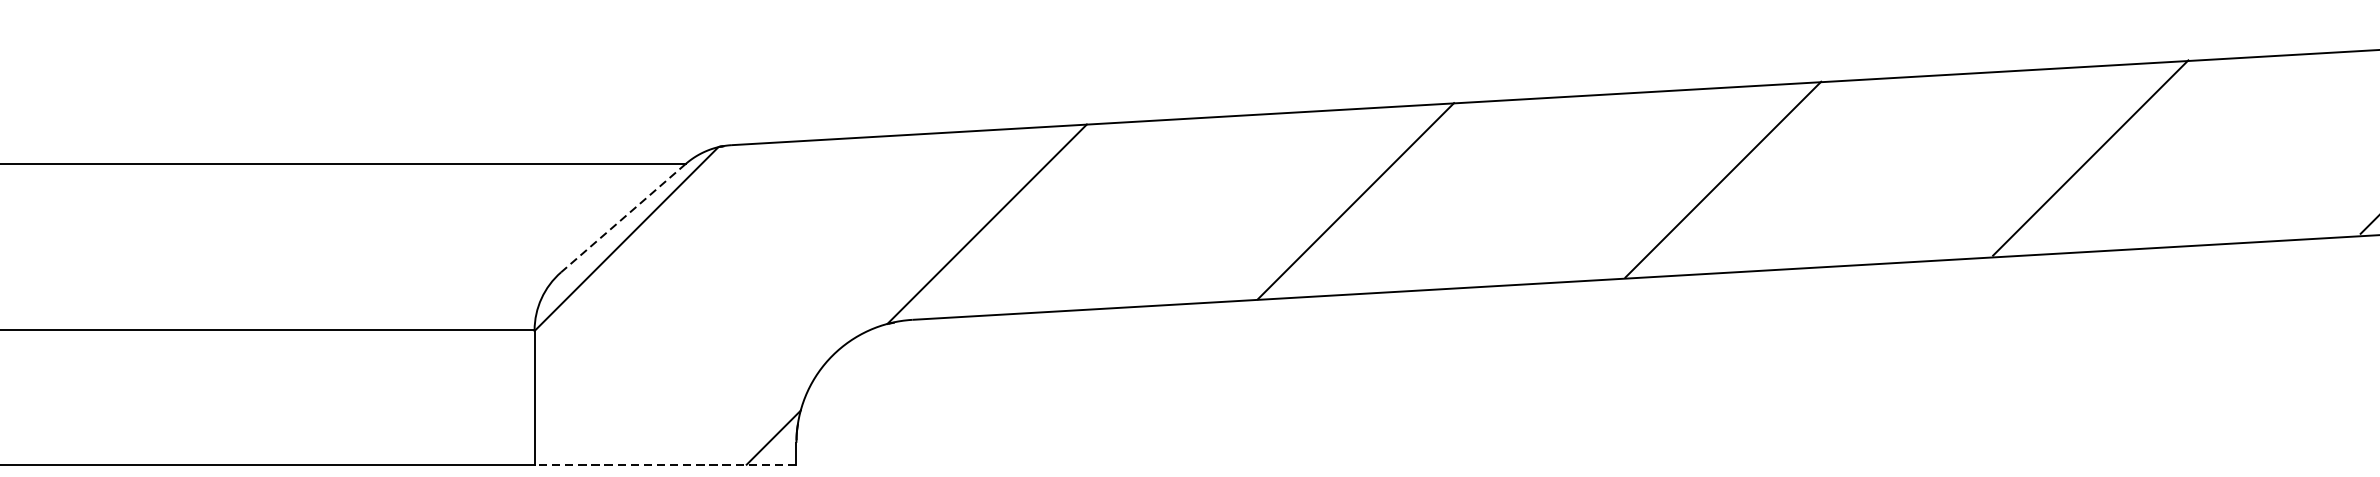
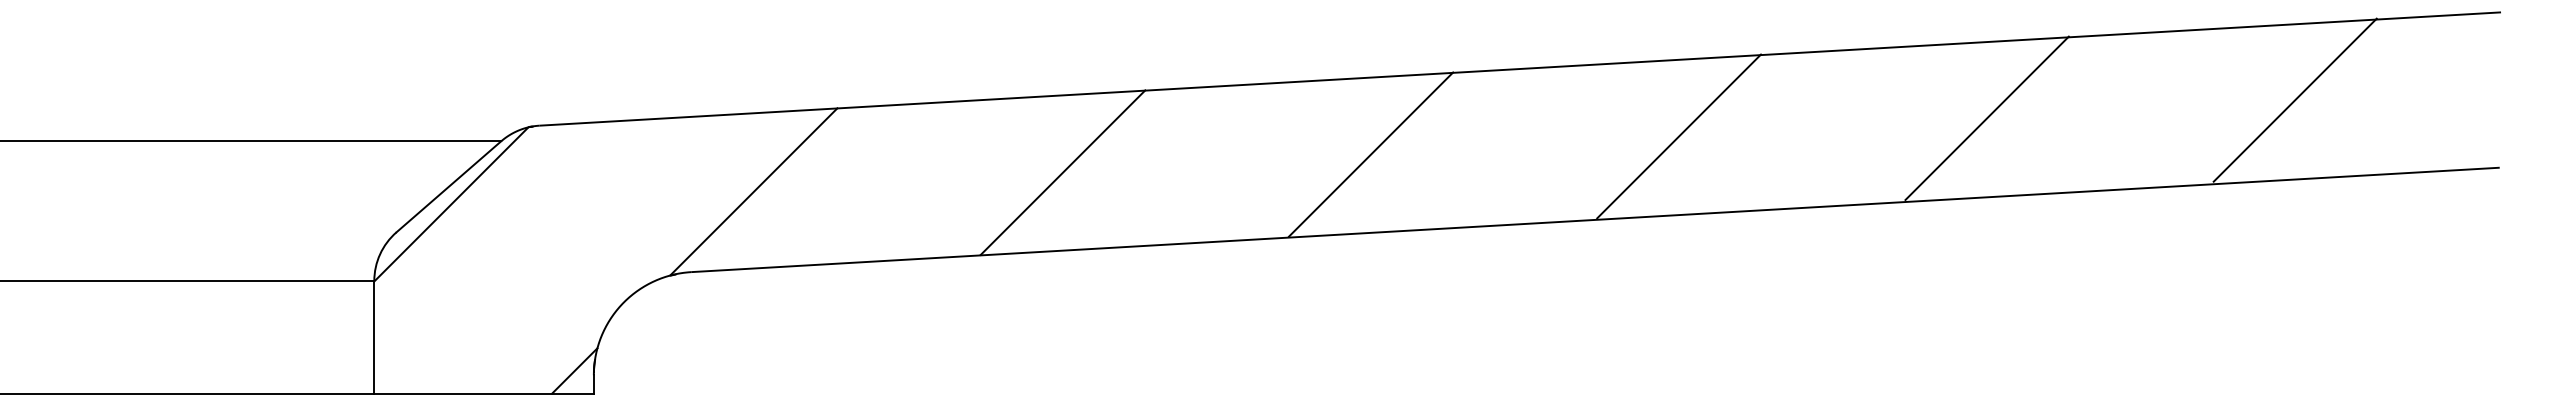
line: (623, 218) -> (448, 187), dashed -> solid
line: (666, 464) -> (484, 393), dashed -> solid

